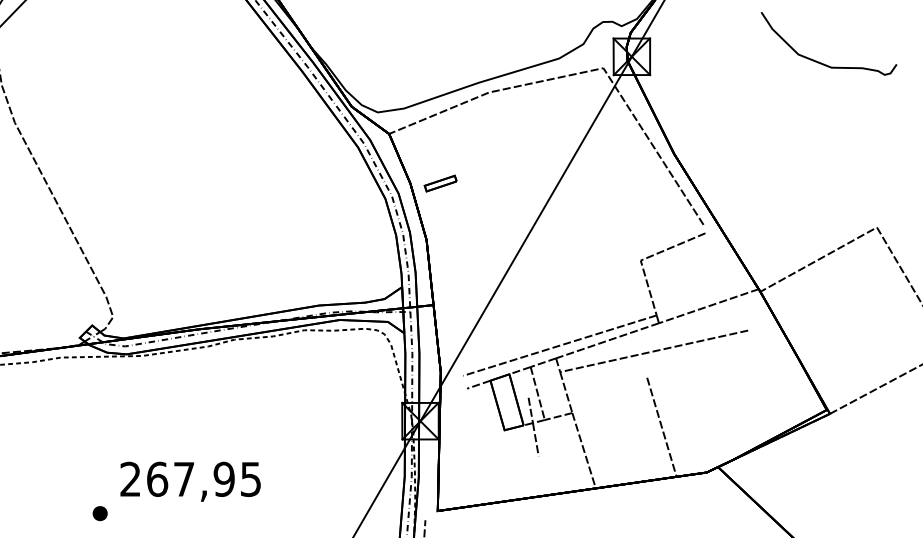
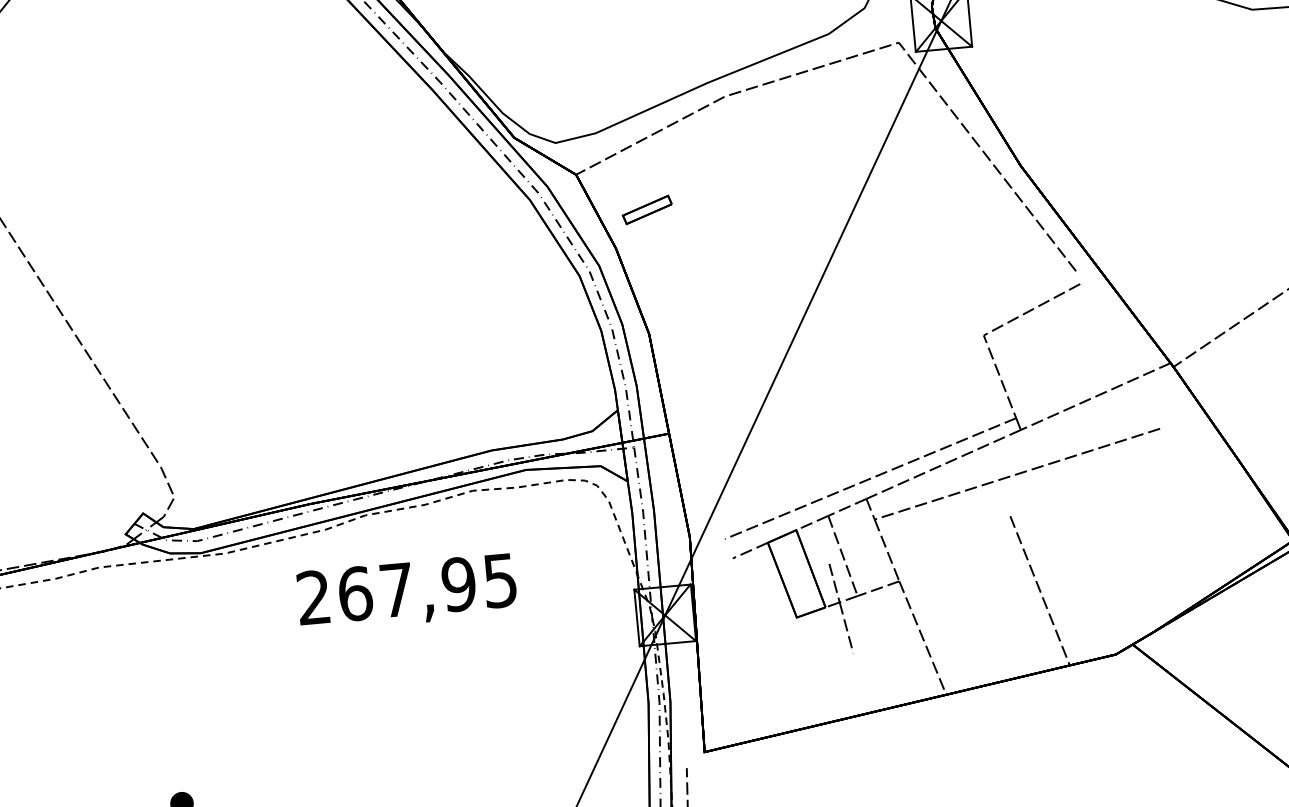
part: (440, 183) -> (647, 209), moved
text: (190, 481) -> (406, 592), moved

